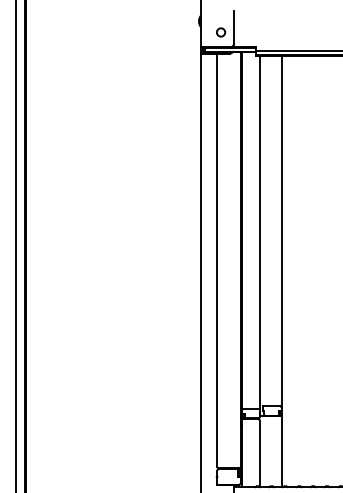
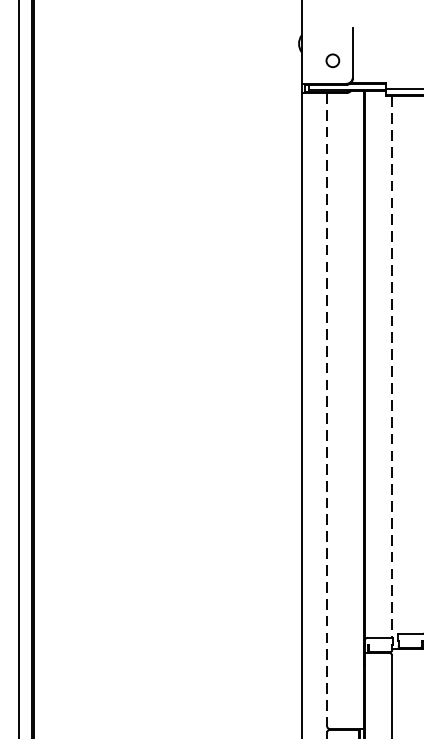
line: (259, 232) -> (391, 367), solid -> dashed
line: (217, 260) -> (327, 410), solid -> dashed

